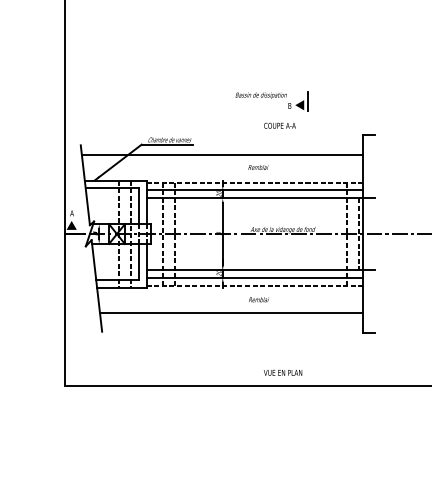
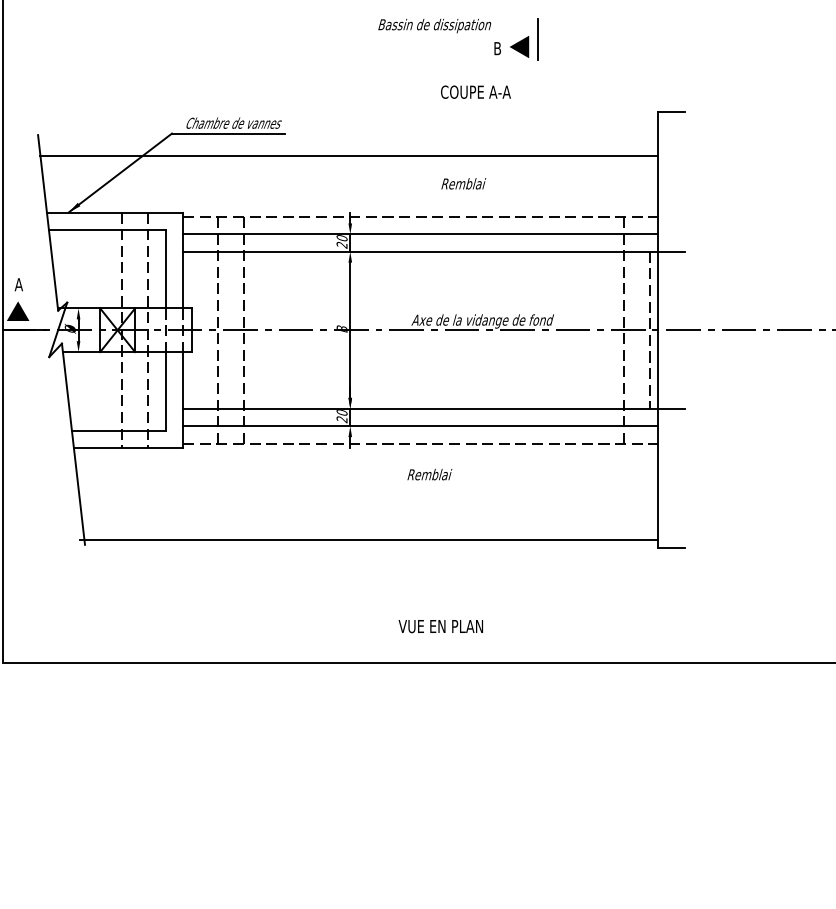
text: (258, 167) -> (463, 183), moved
line: (231, 313) -> (369, 539), moved
text: (283, 372) -> (441, 625), moved

